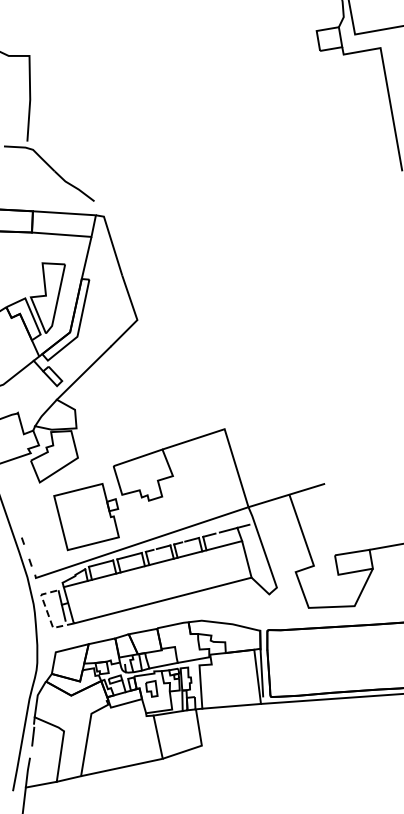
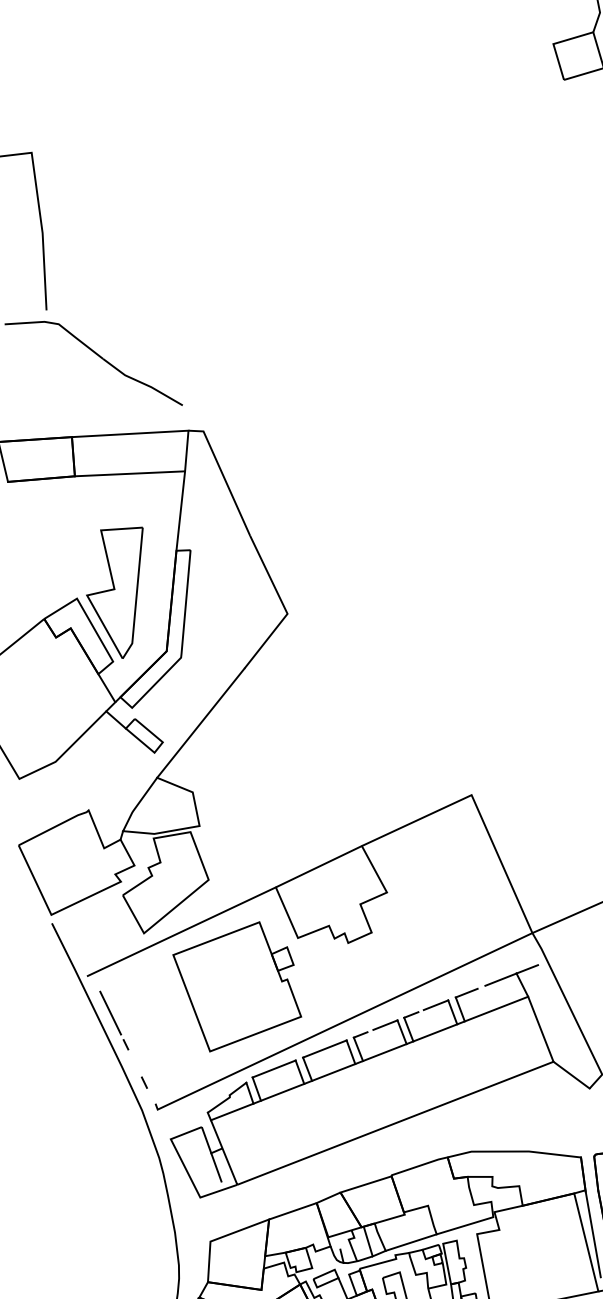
line: (59, 483) -> (180, 930), added
line: (16, 523) -> (110, 1013), added
line: (47, 612) -> (186, 1170), dashed -> solid

